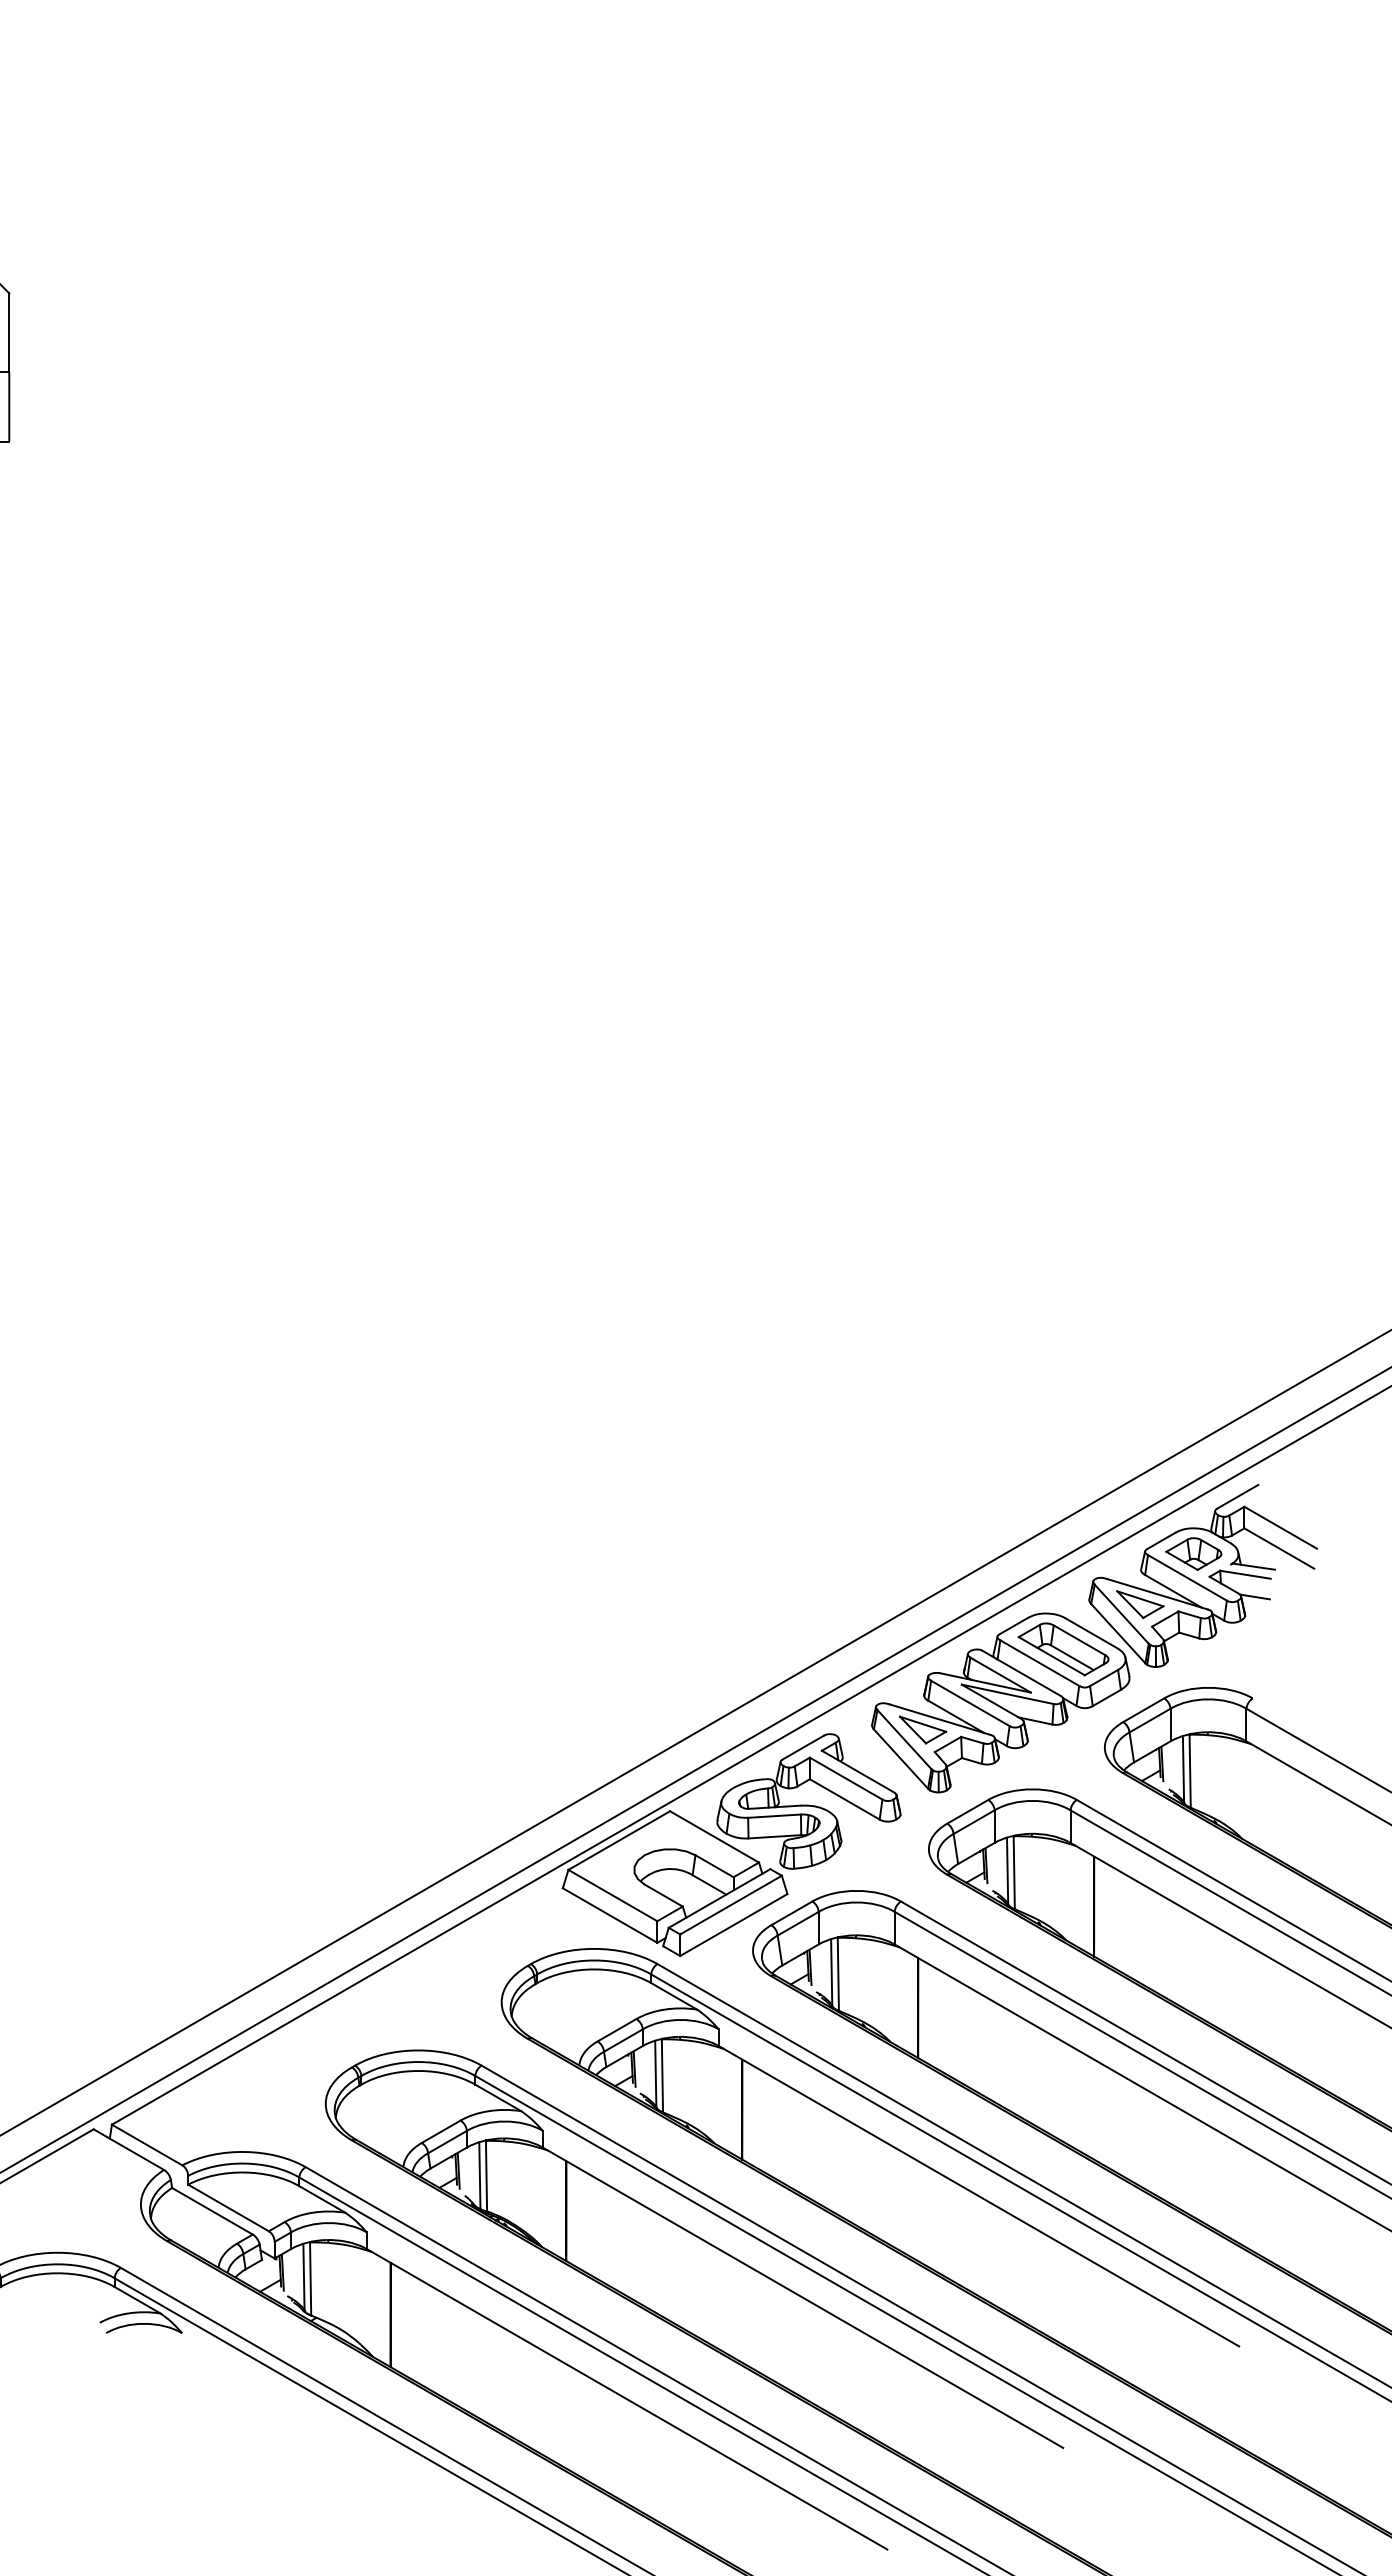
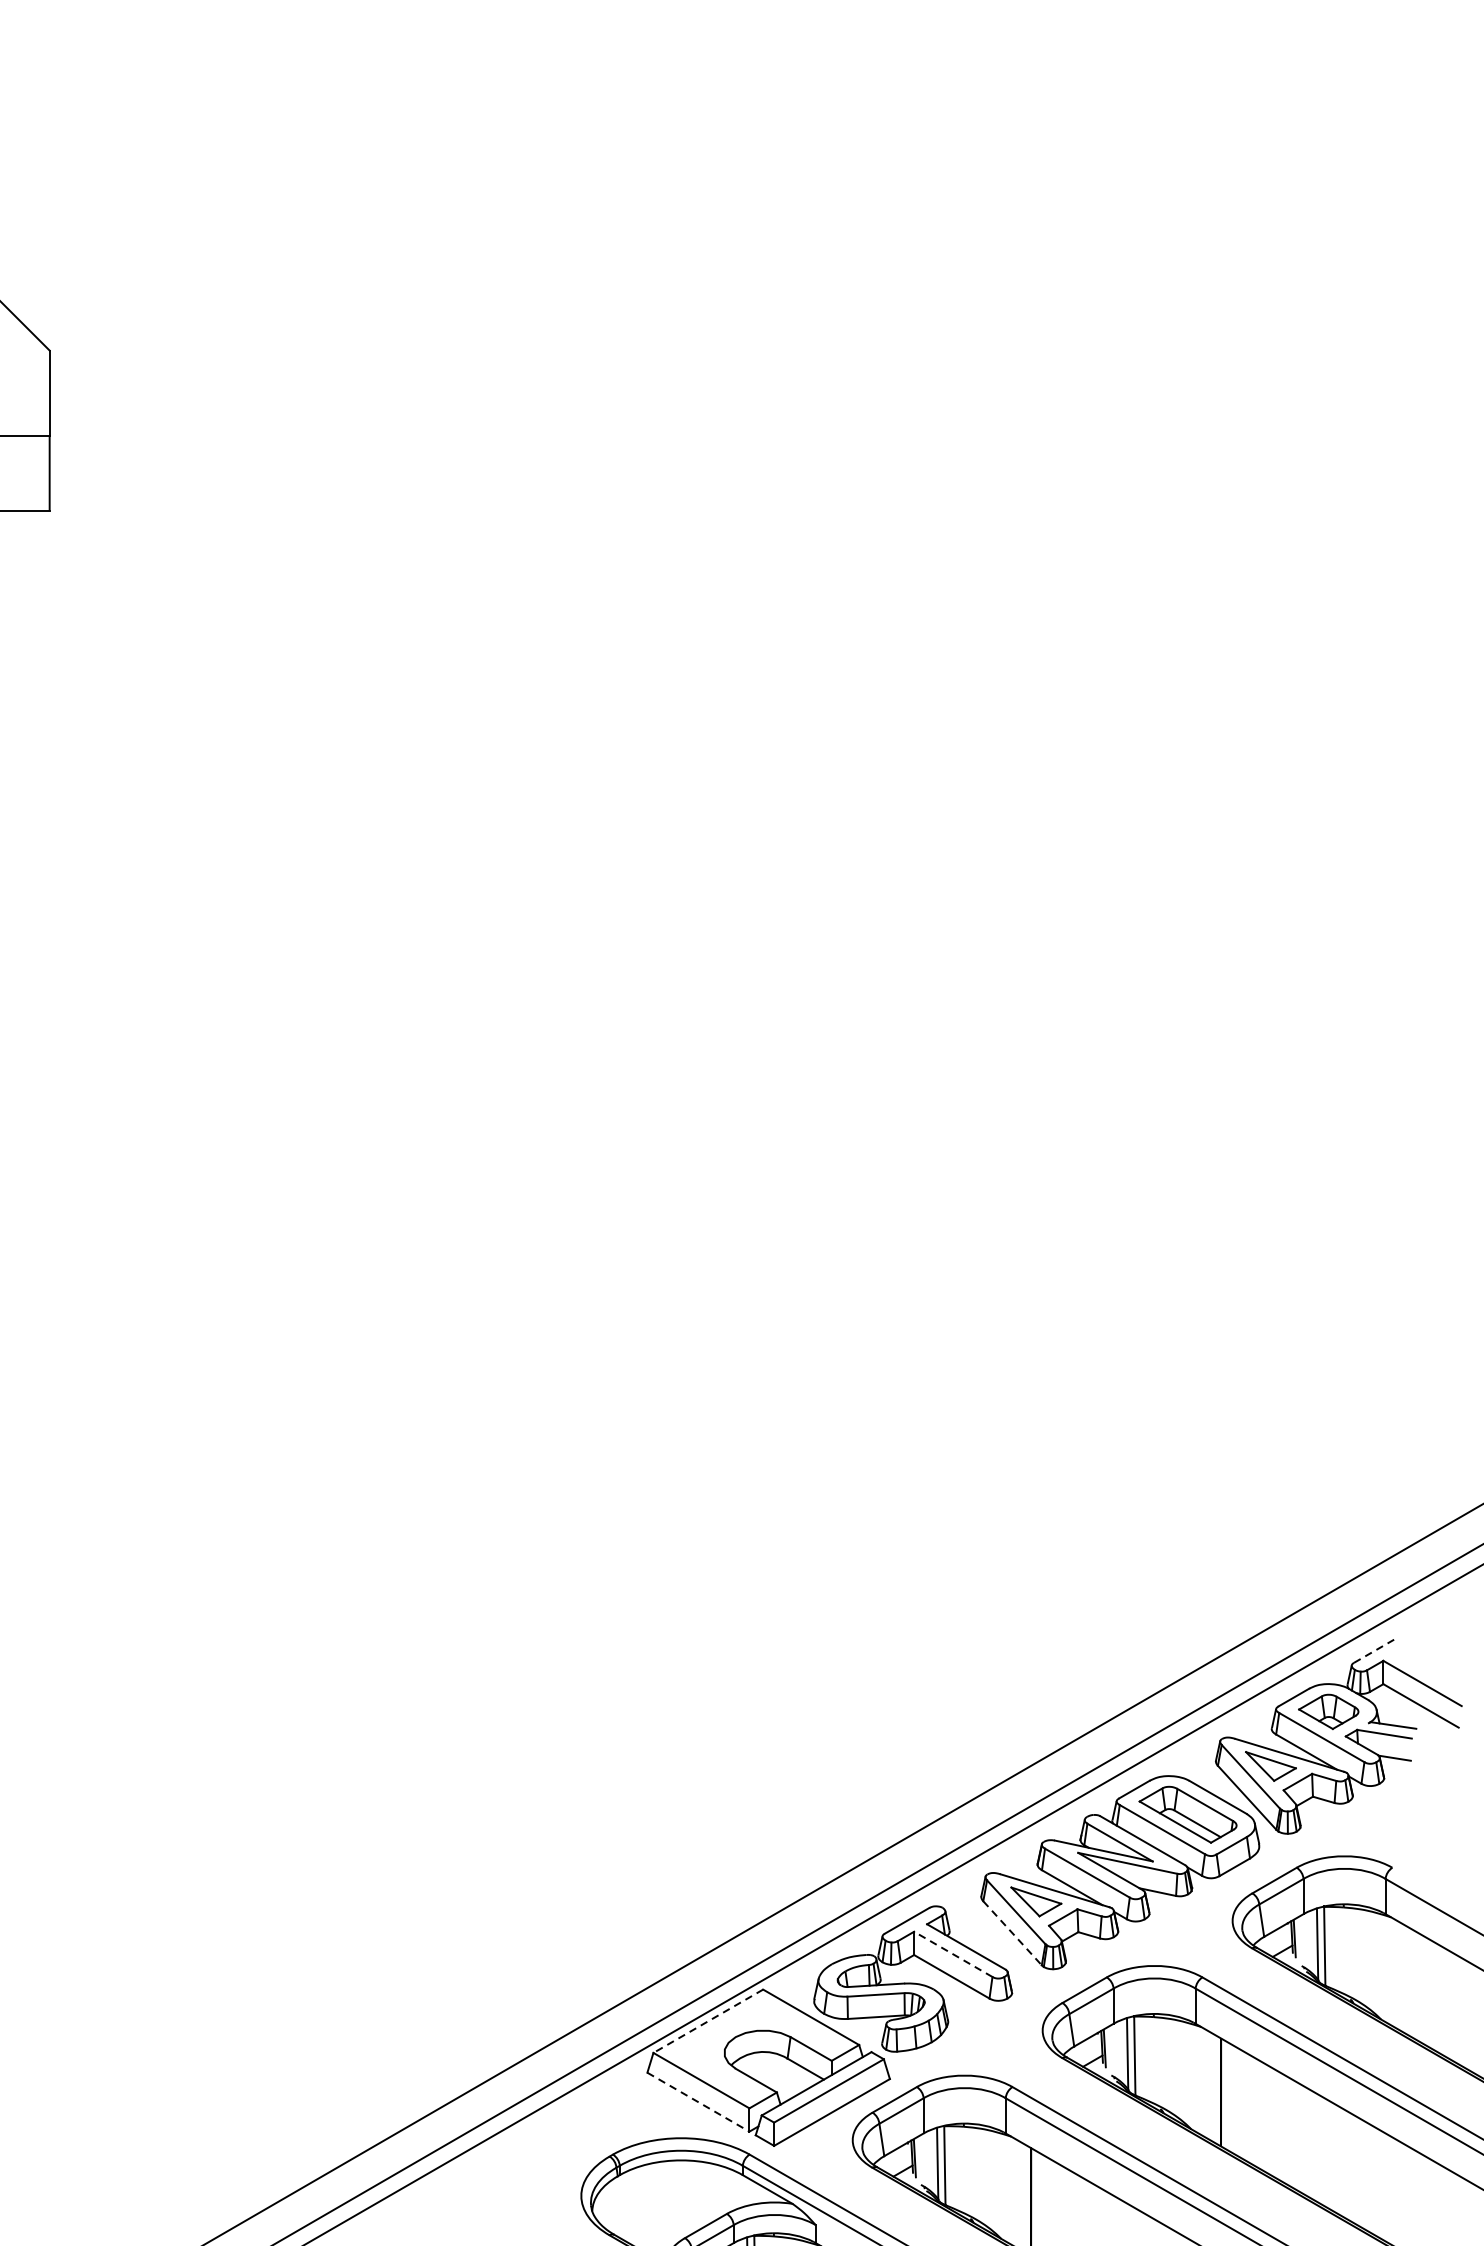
line: (1237, 1496) -> (1375, 1649), solid -> dashed
line: (901, 1759) -> (1013, 1933), solid -> dashed
line: (846, 1778) -> (953, 1954), solid -> dashed
line: (619, 1840) -> (708, 2021), solid -> dashed
line: (610, 1915) -> (698, 2102), solid -> dashed

